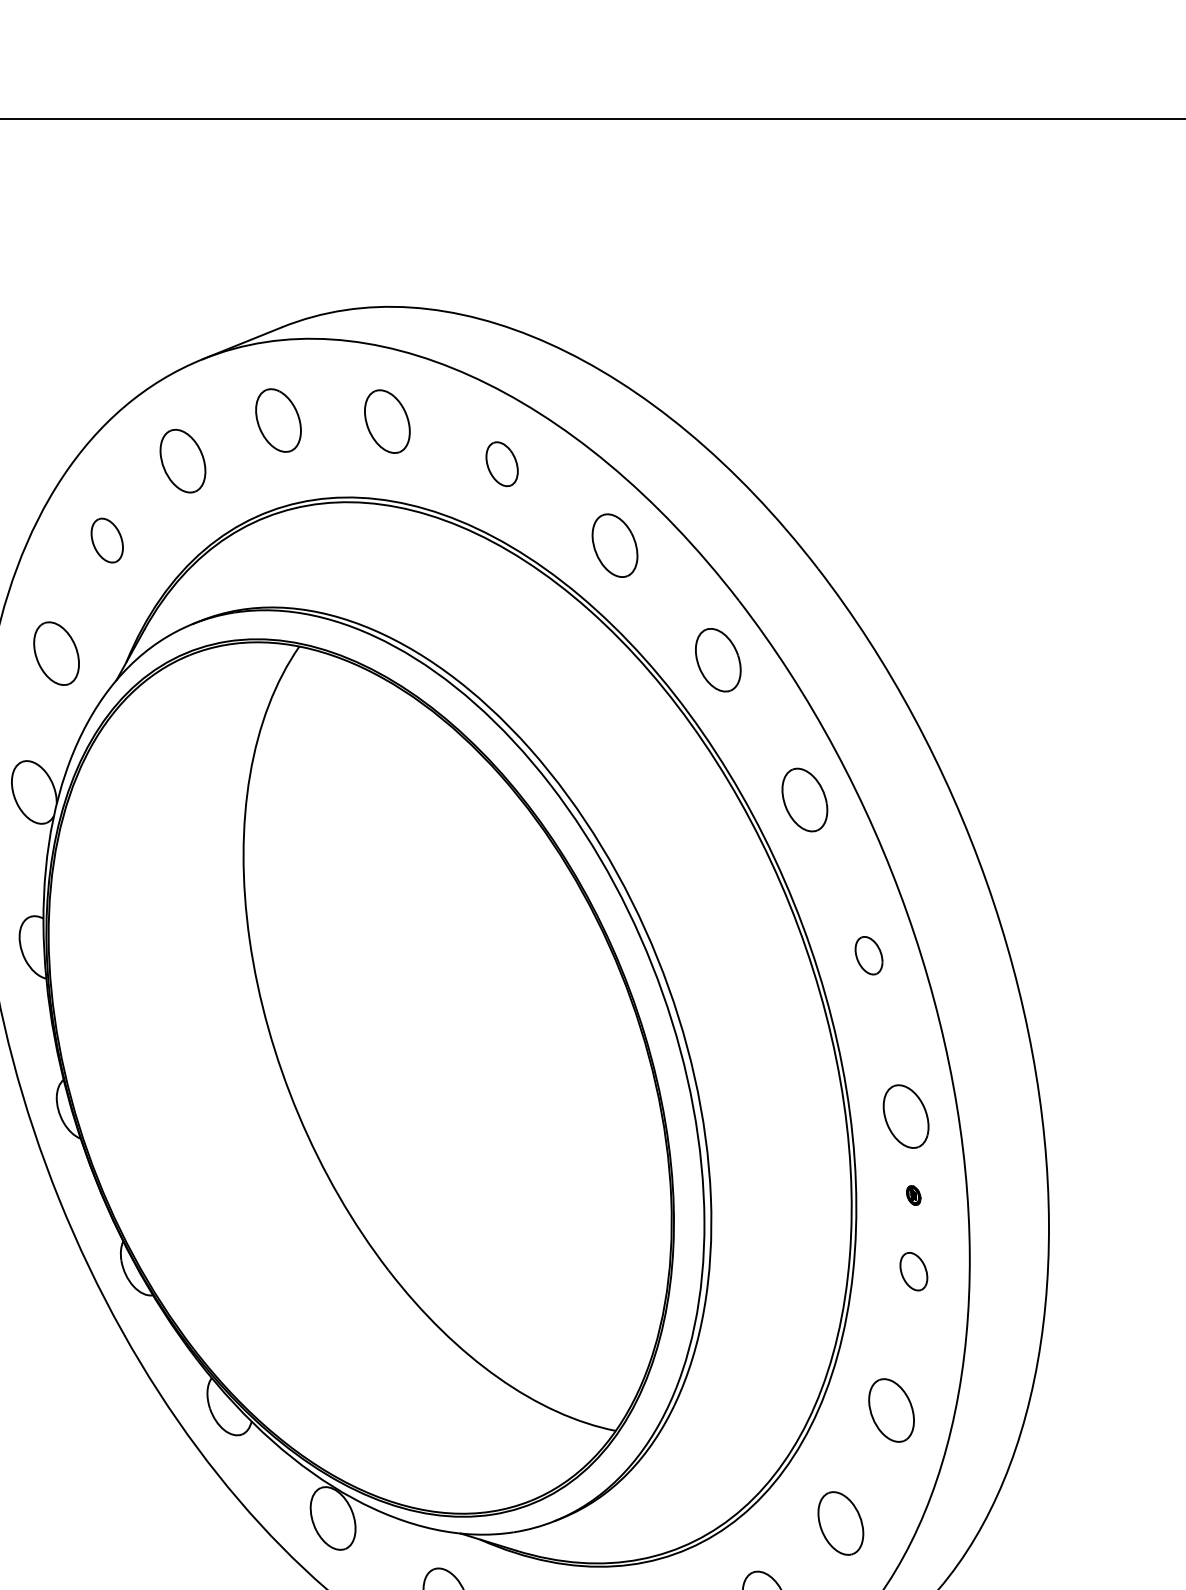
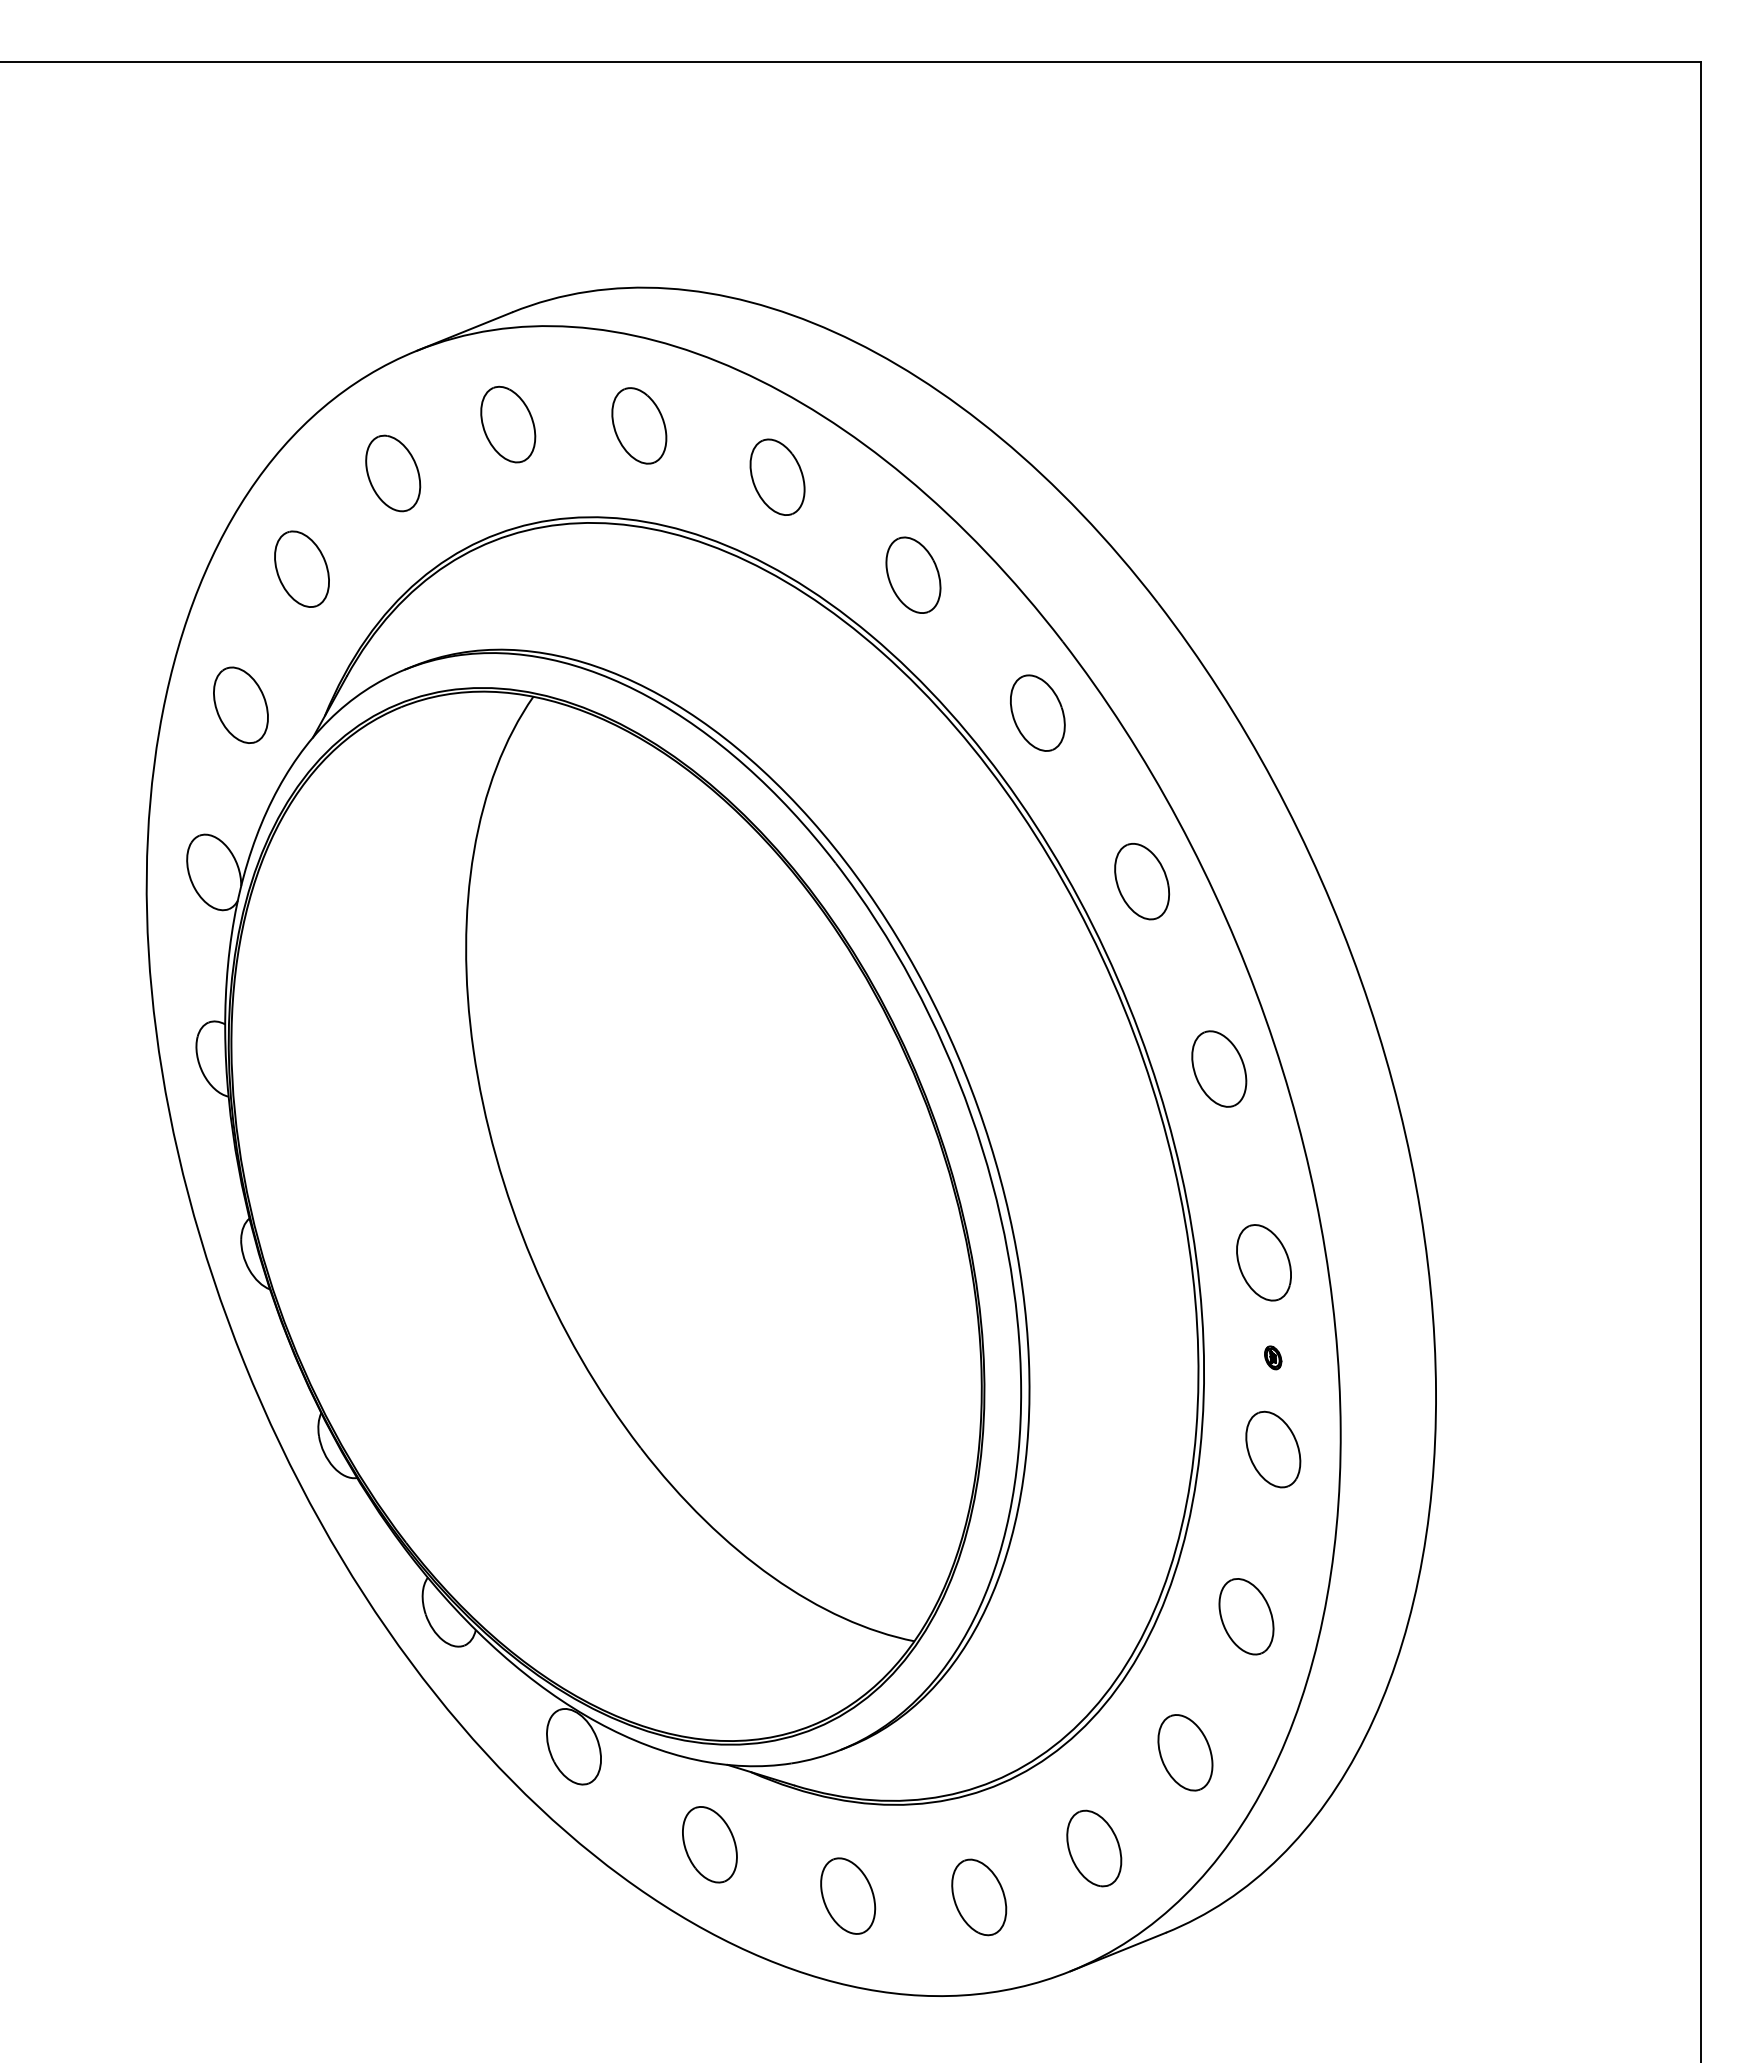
part: (502, 463) -> (777, 476), size x1.43
part: (106, 540) -> (301, 568), size x1.43
part: (869, 955) -> (1219, 1068), size x1.67
part: (913, 1271) -> (1273, 1449), size x1.67

